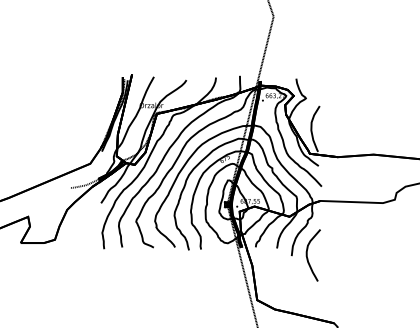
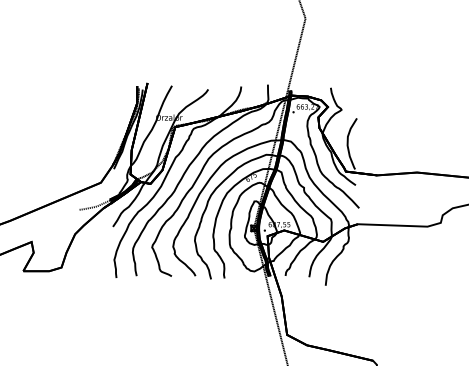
curve: (307, 254) -> (343, 284), removed

